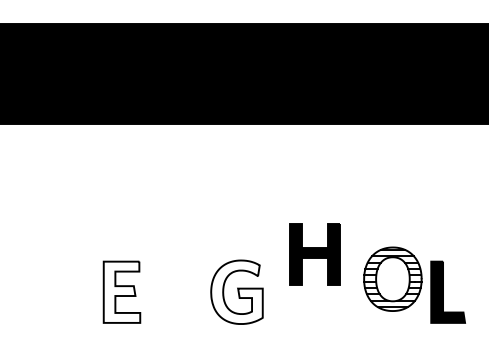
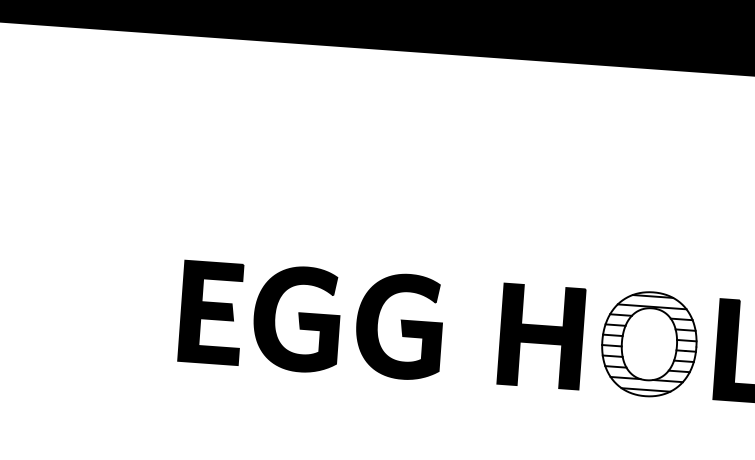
part: (314, 254) -> (540, 336), moved
part: (392, 278) -> (648, 342), moved
fill: (121, 291) -> (210, 311), added
part: (173, 291) -> (295, 317), added
fill: (236, 292) -> (398, 326), added

